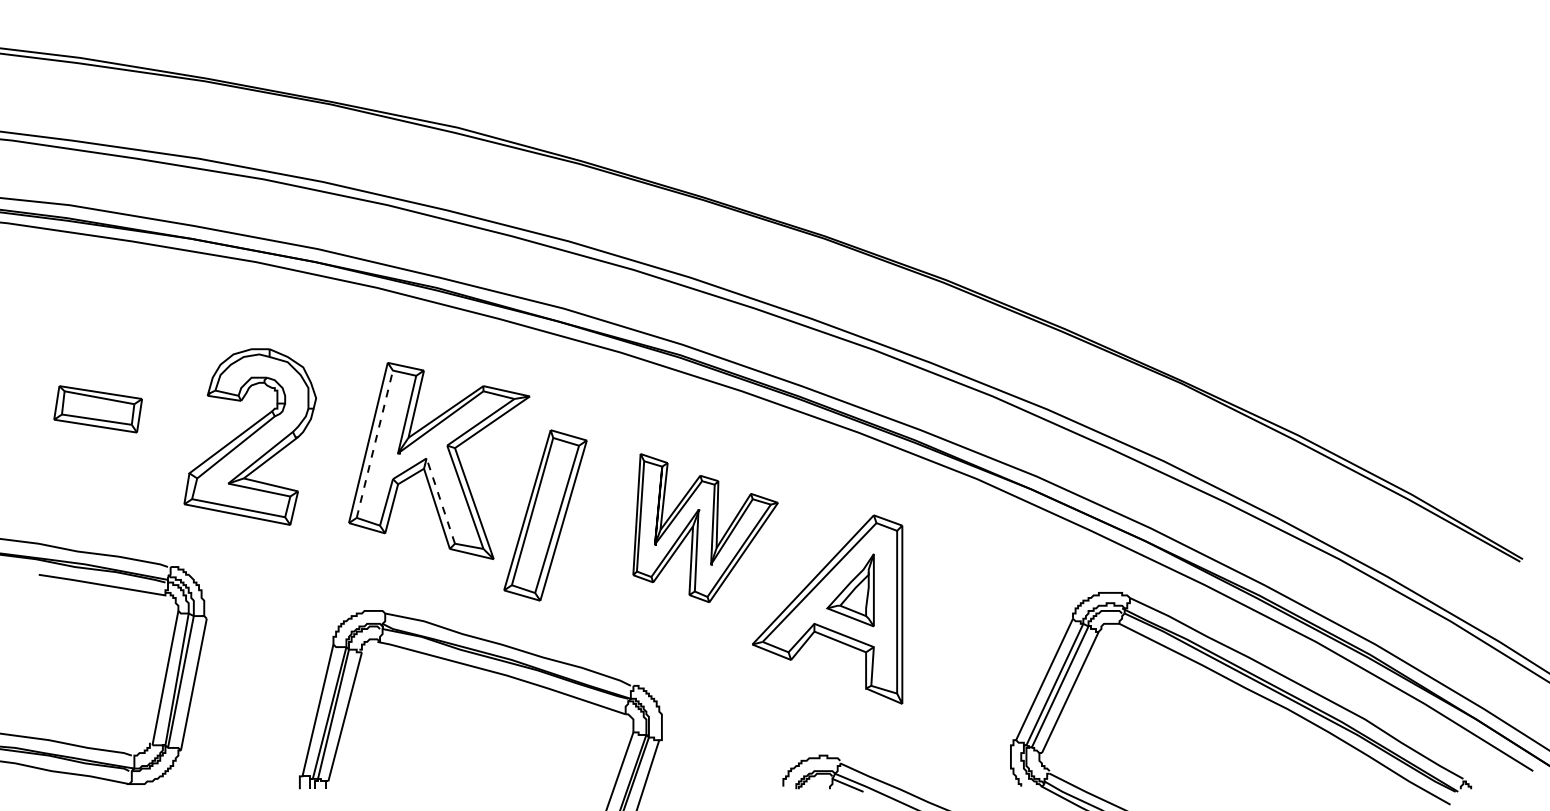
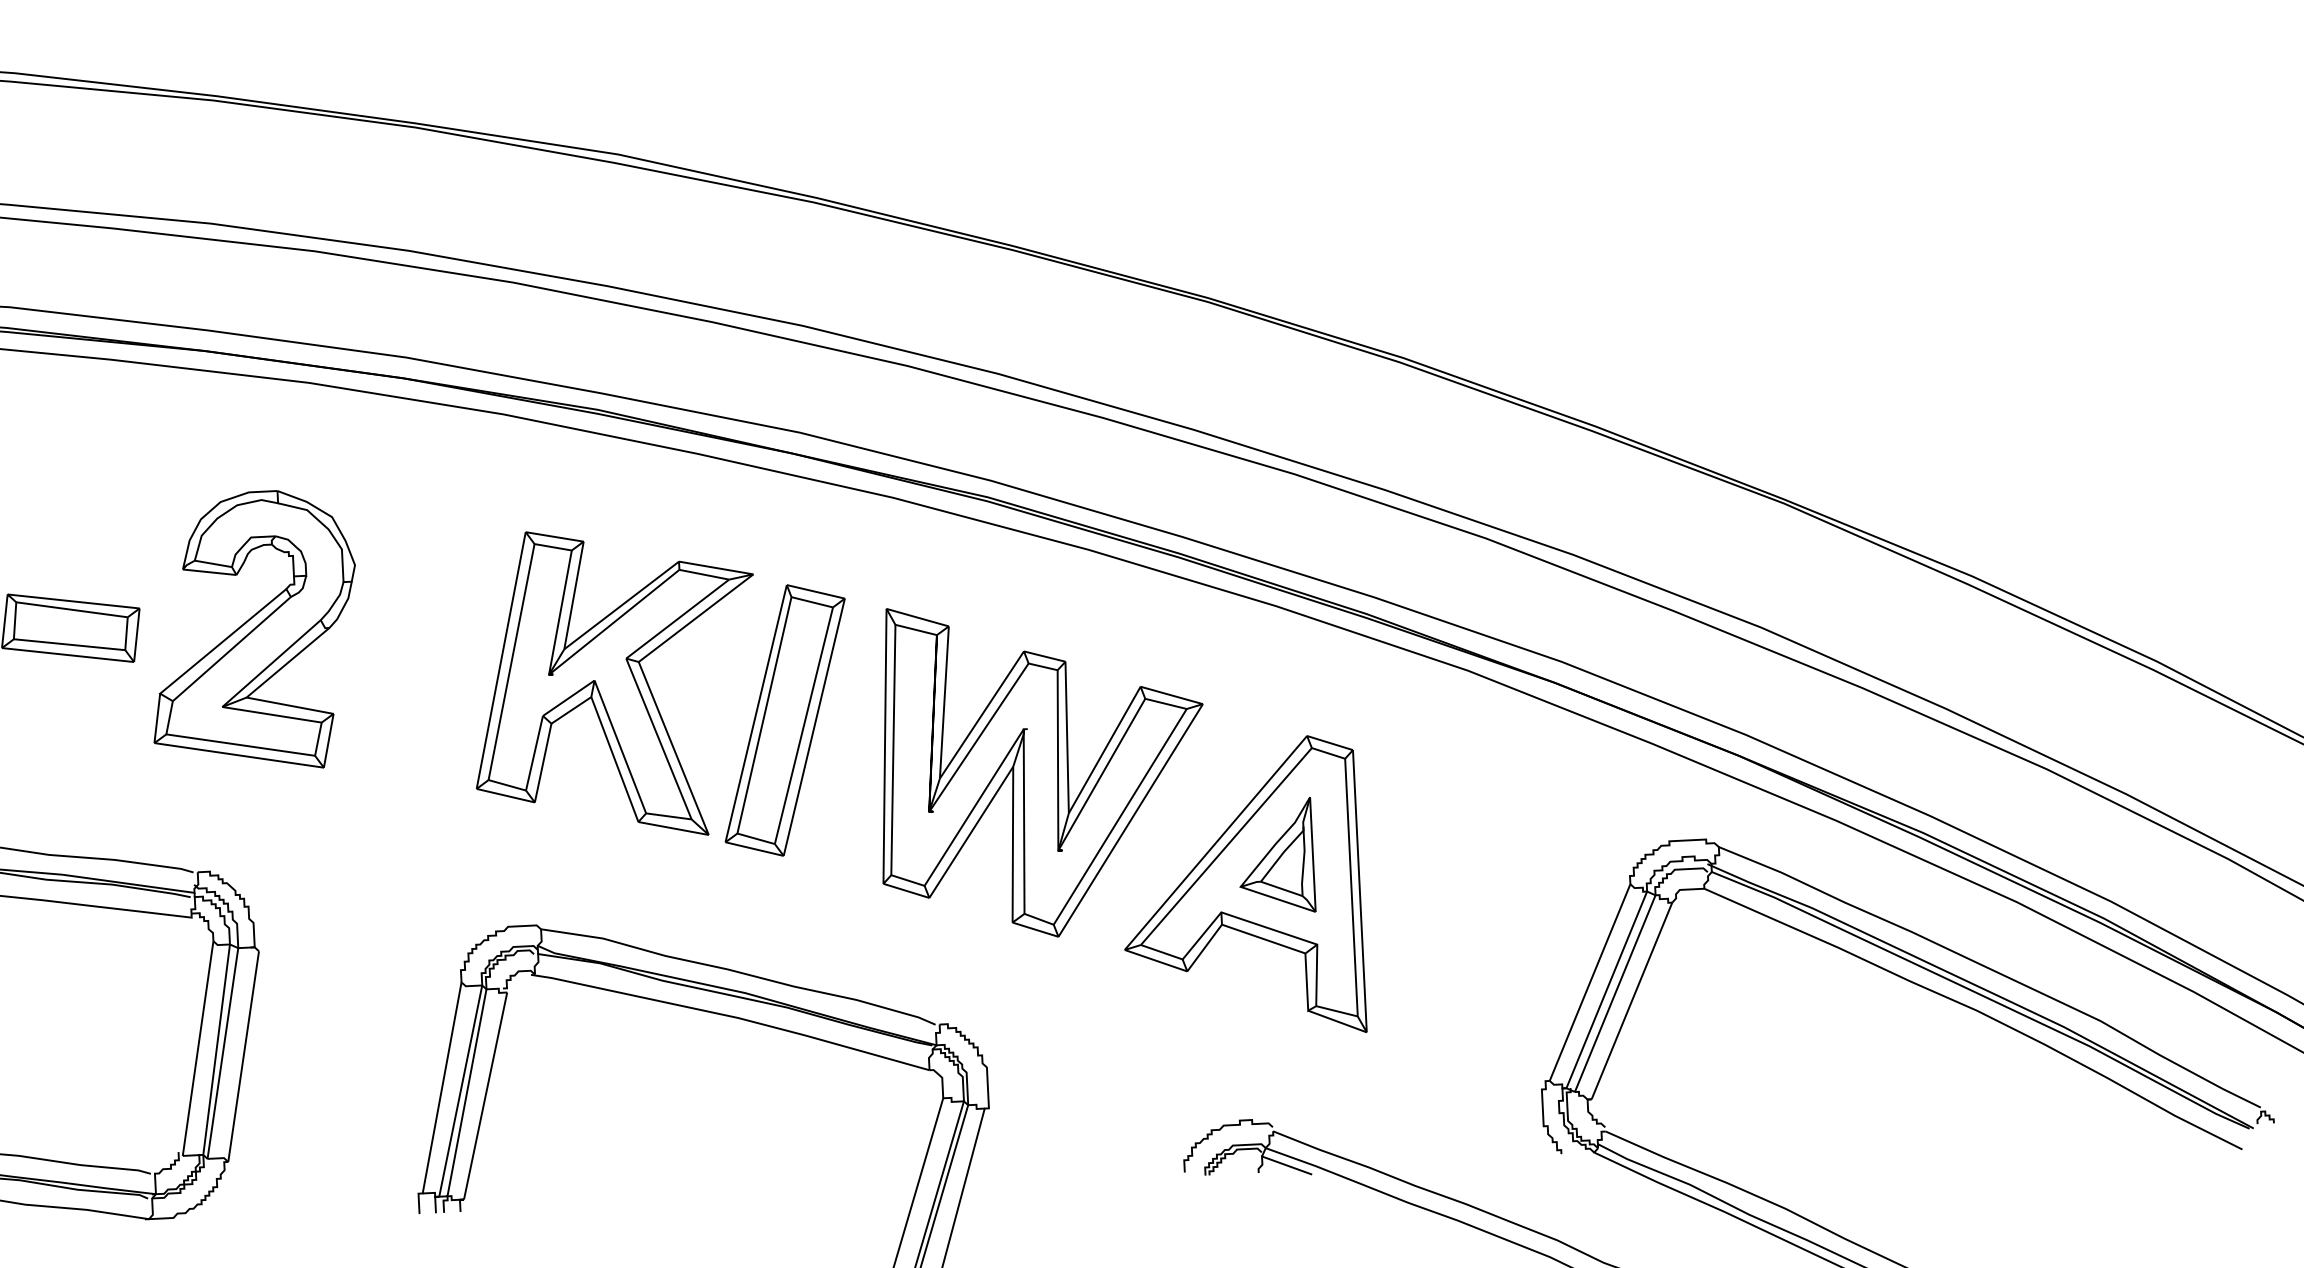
part: (250, 436) -> (253, 630), moved
line: (374, 444) -> (511, 662), dashed -> solid
line: (440, 501) -> (619, 747), dashed -> solid
part: (545, 515) -> (785, 720), moved
part: (705, 527) -> (1041, 768), size x1.43

